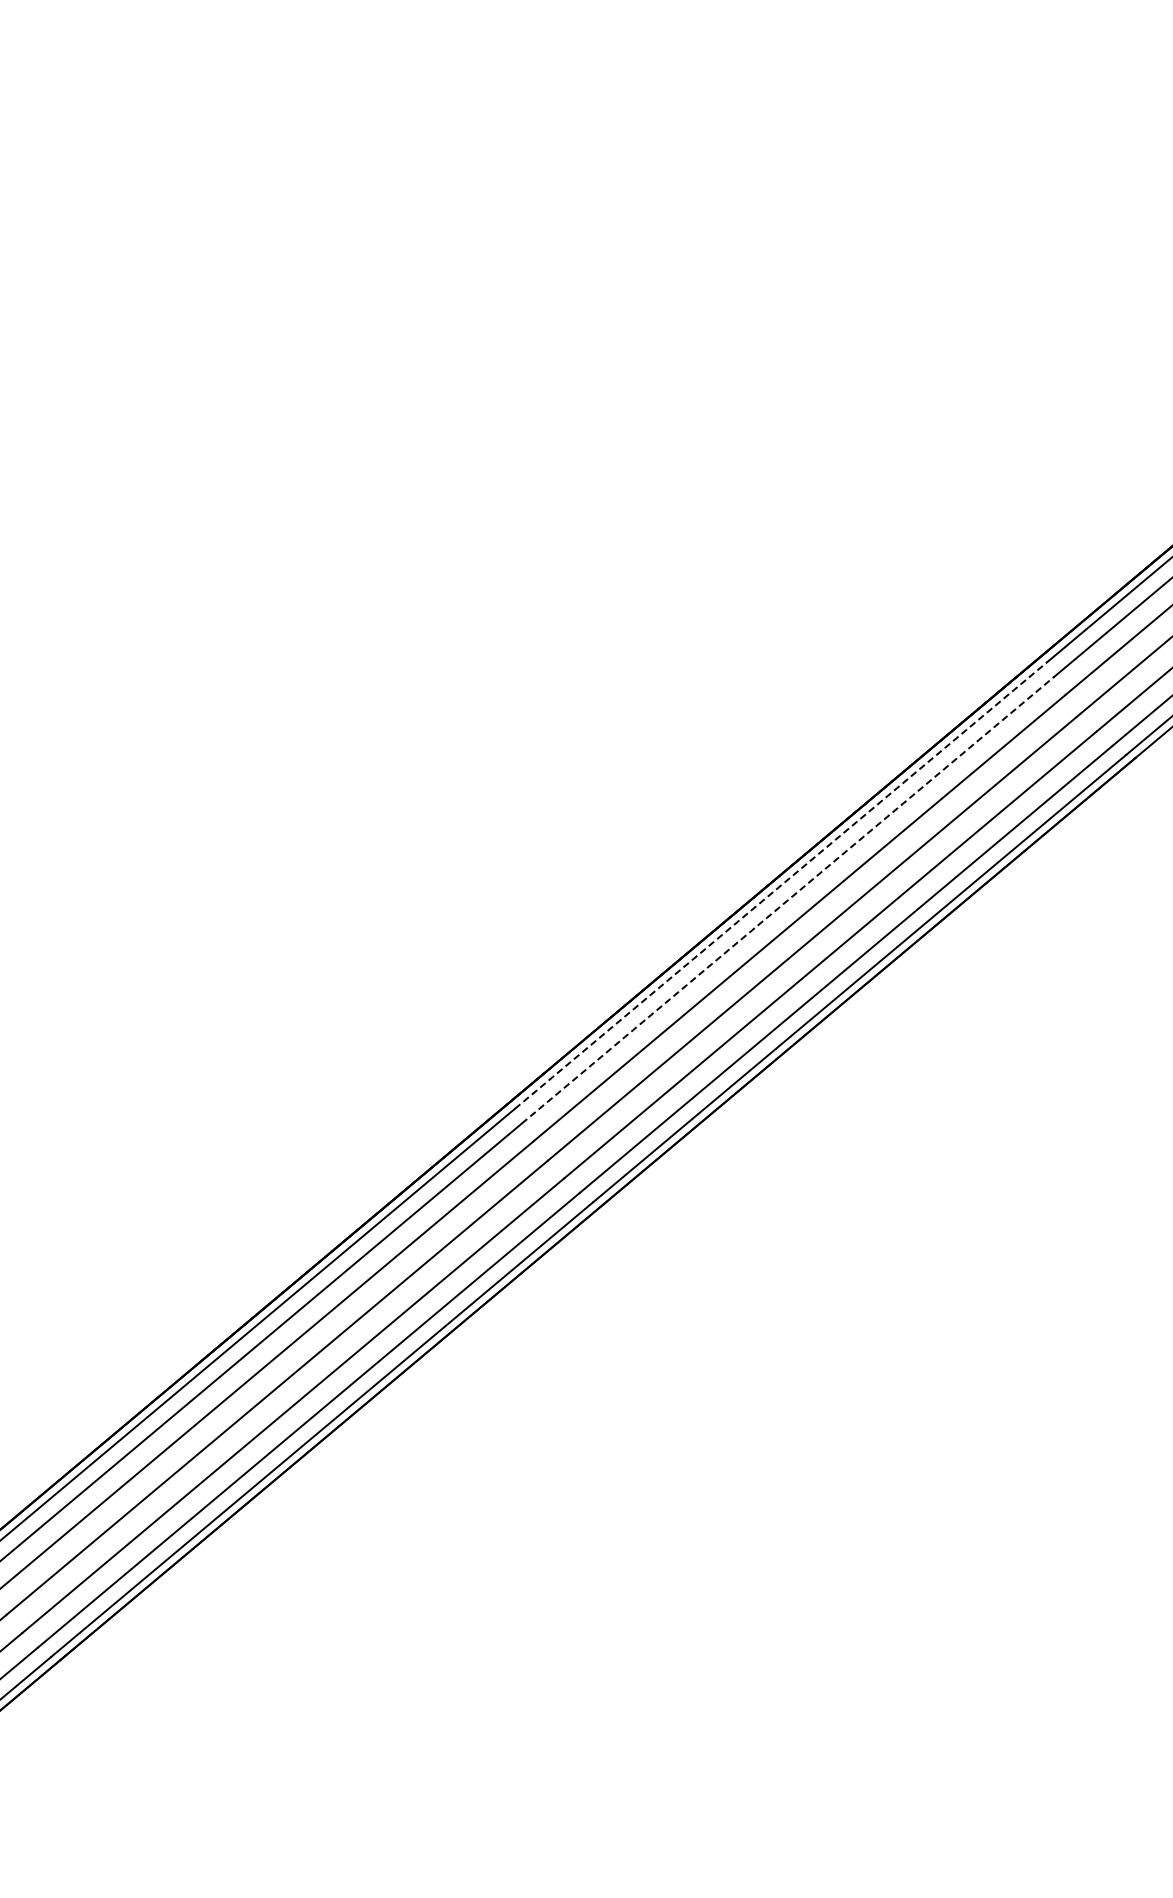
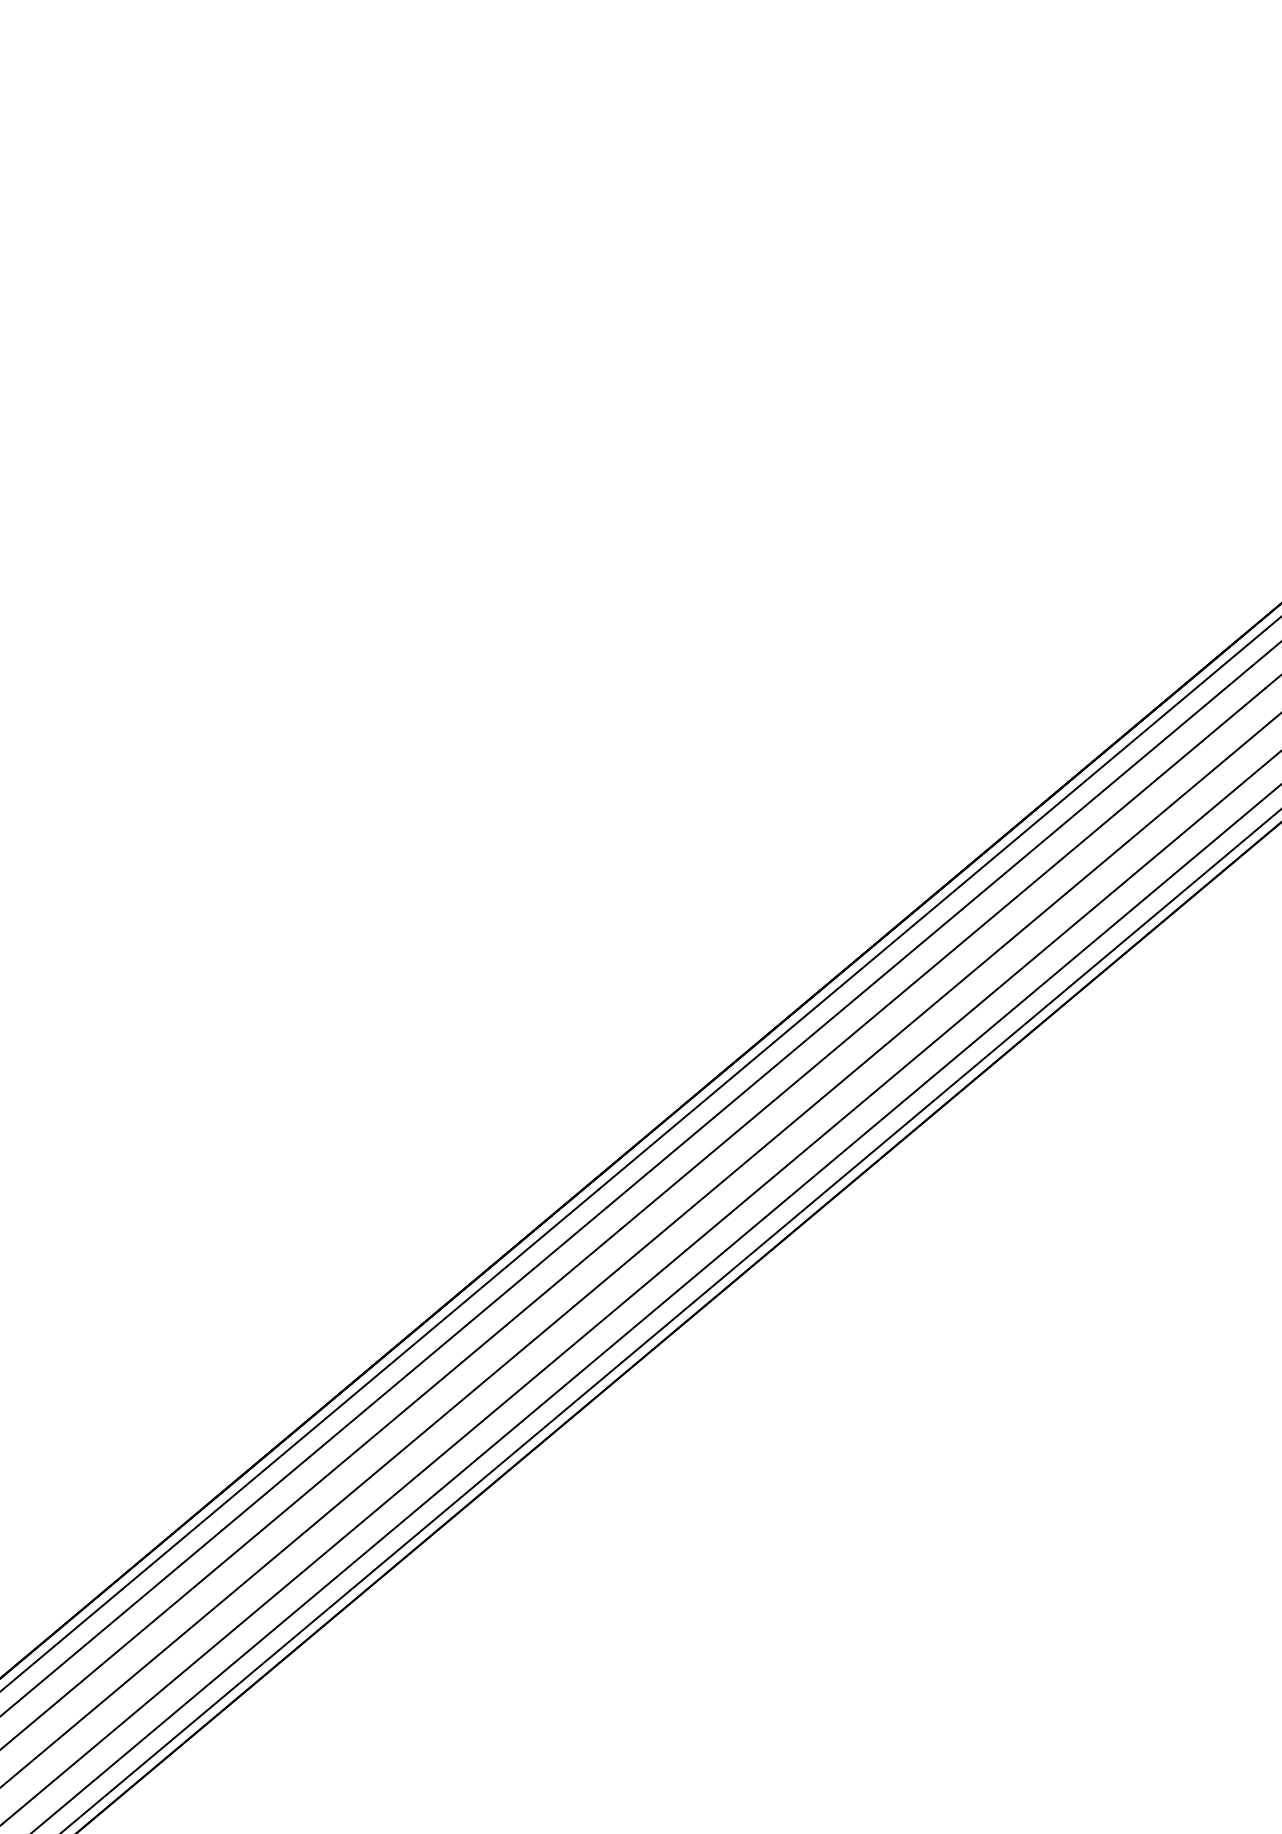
line: (781, 885) -> (921, 919), dashed -> solid
line: (788, 900) -> (929, 937), dashed -> solid

